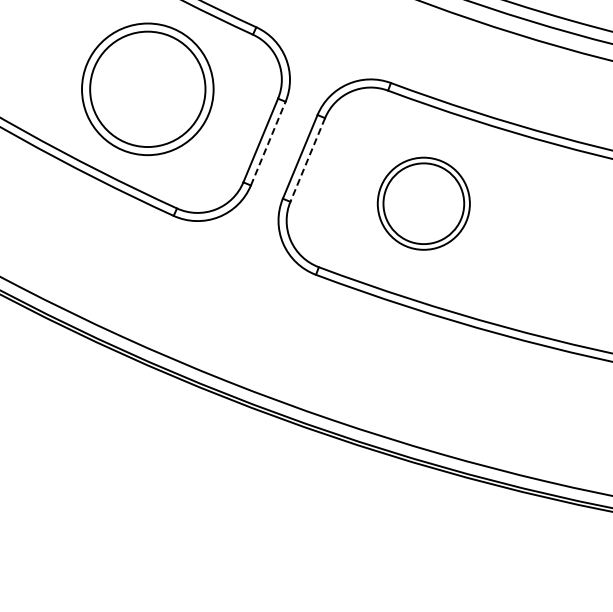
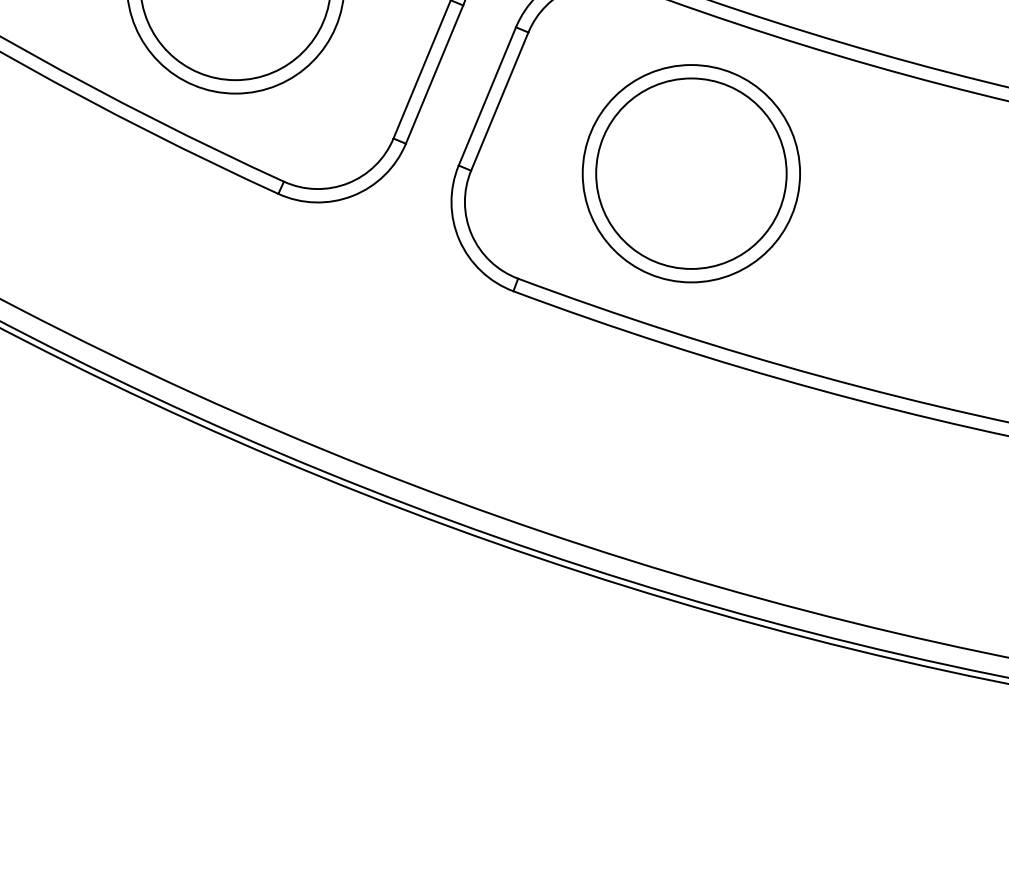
line: (268, 143) -> (434, 74), dashed -> solid
line: (307, 160) -> (499, 102), dashed -> solid
part: (423, 203) -> (690, 173), size x1.43

